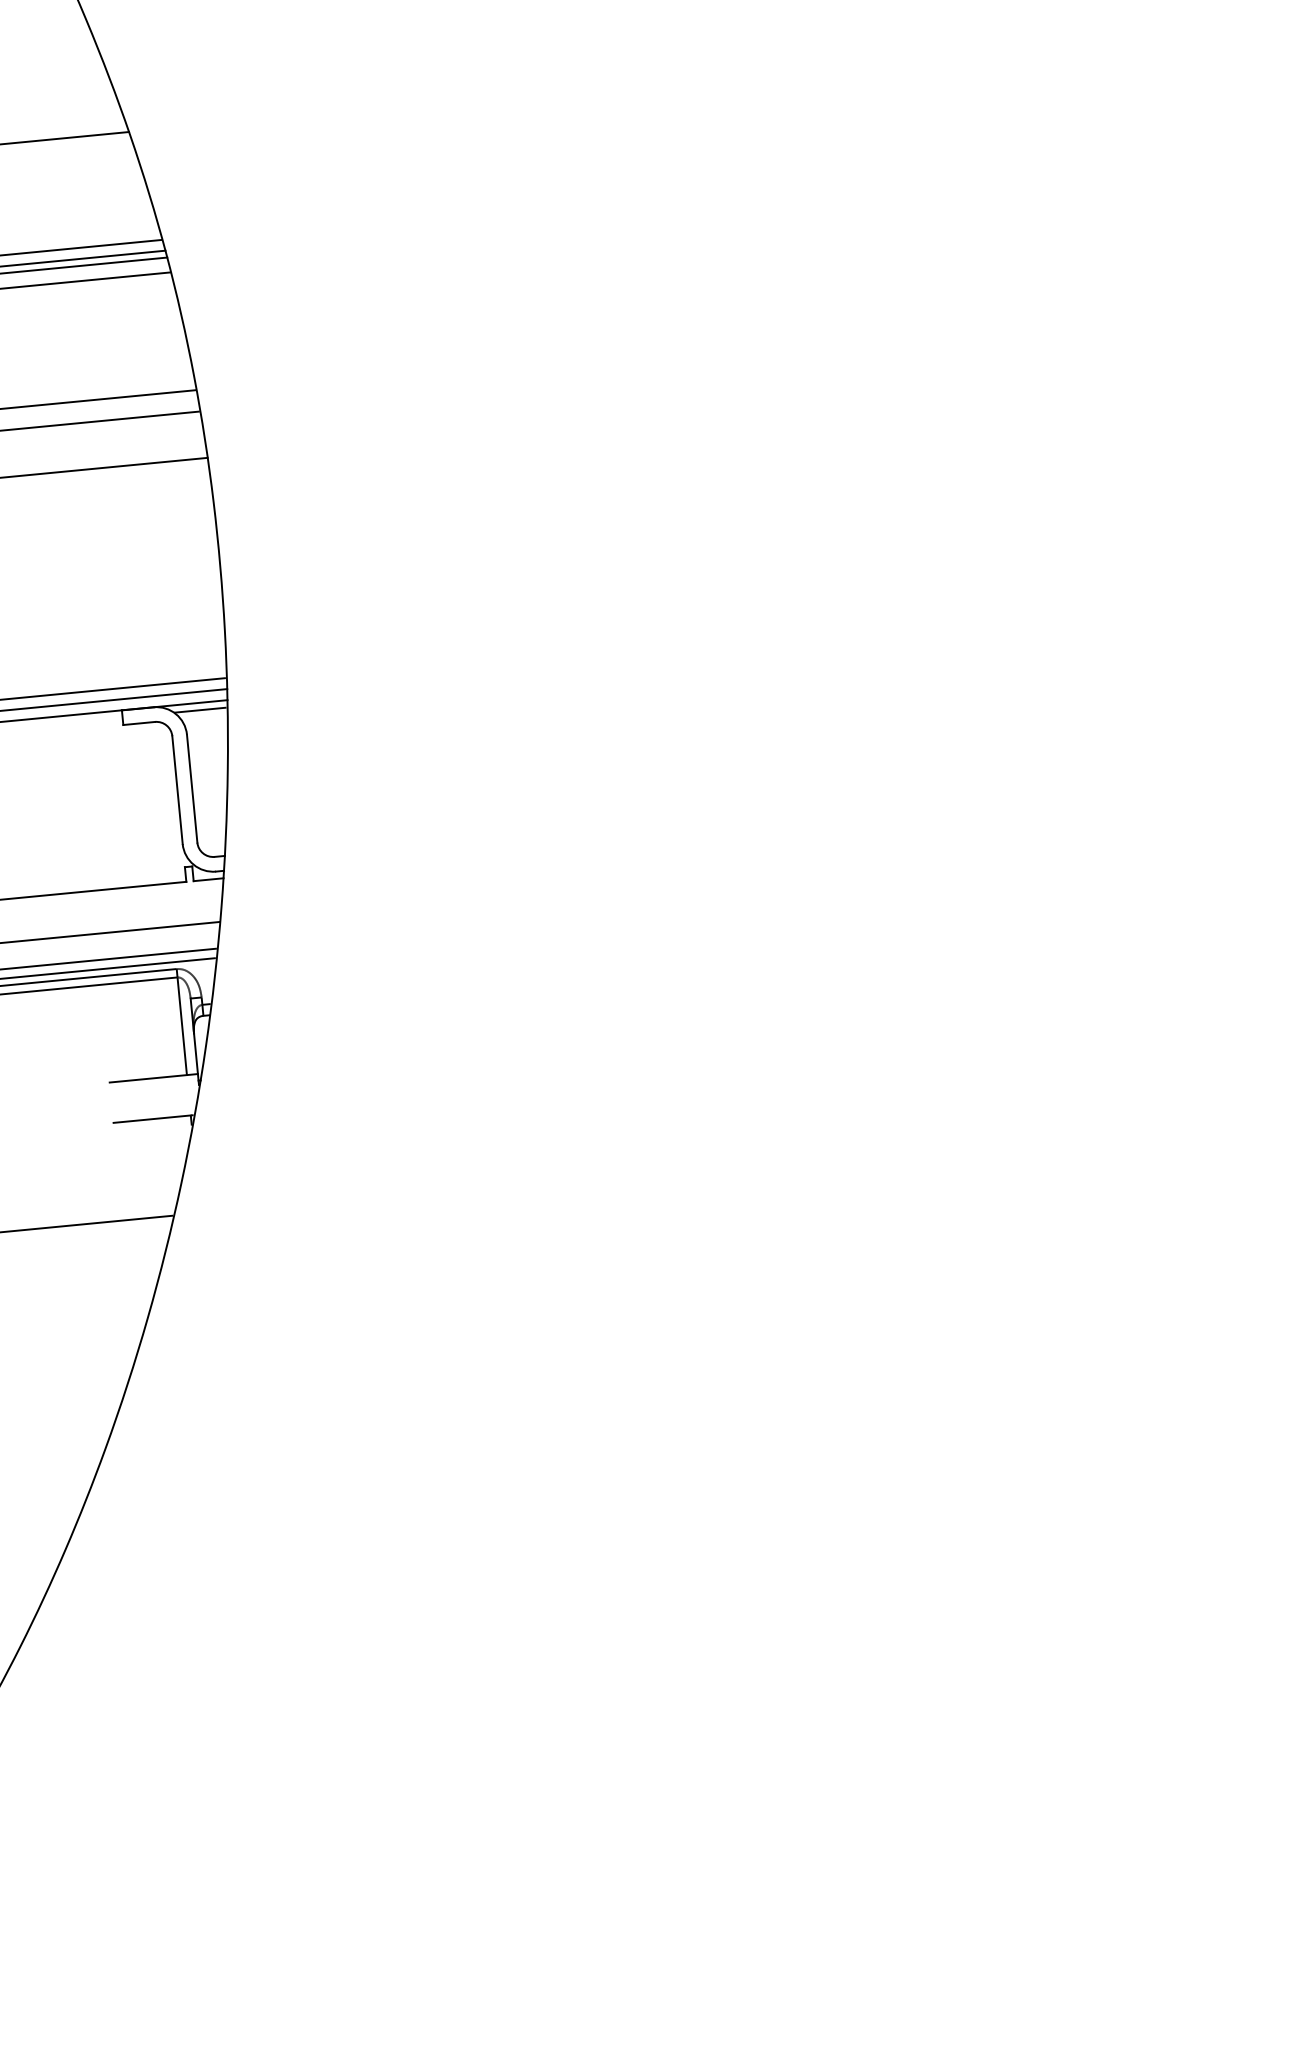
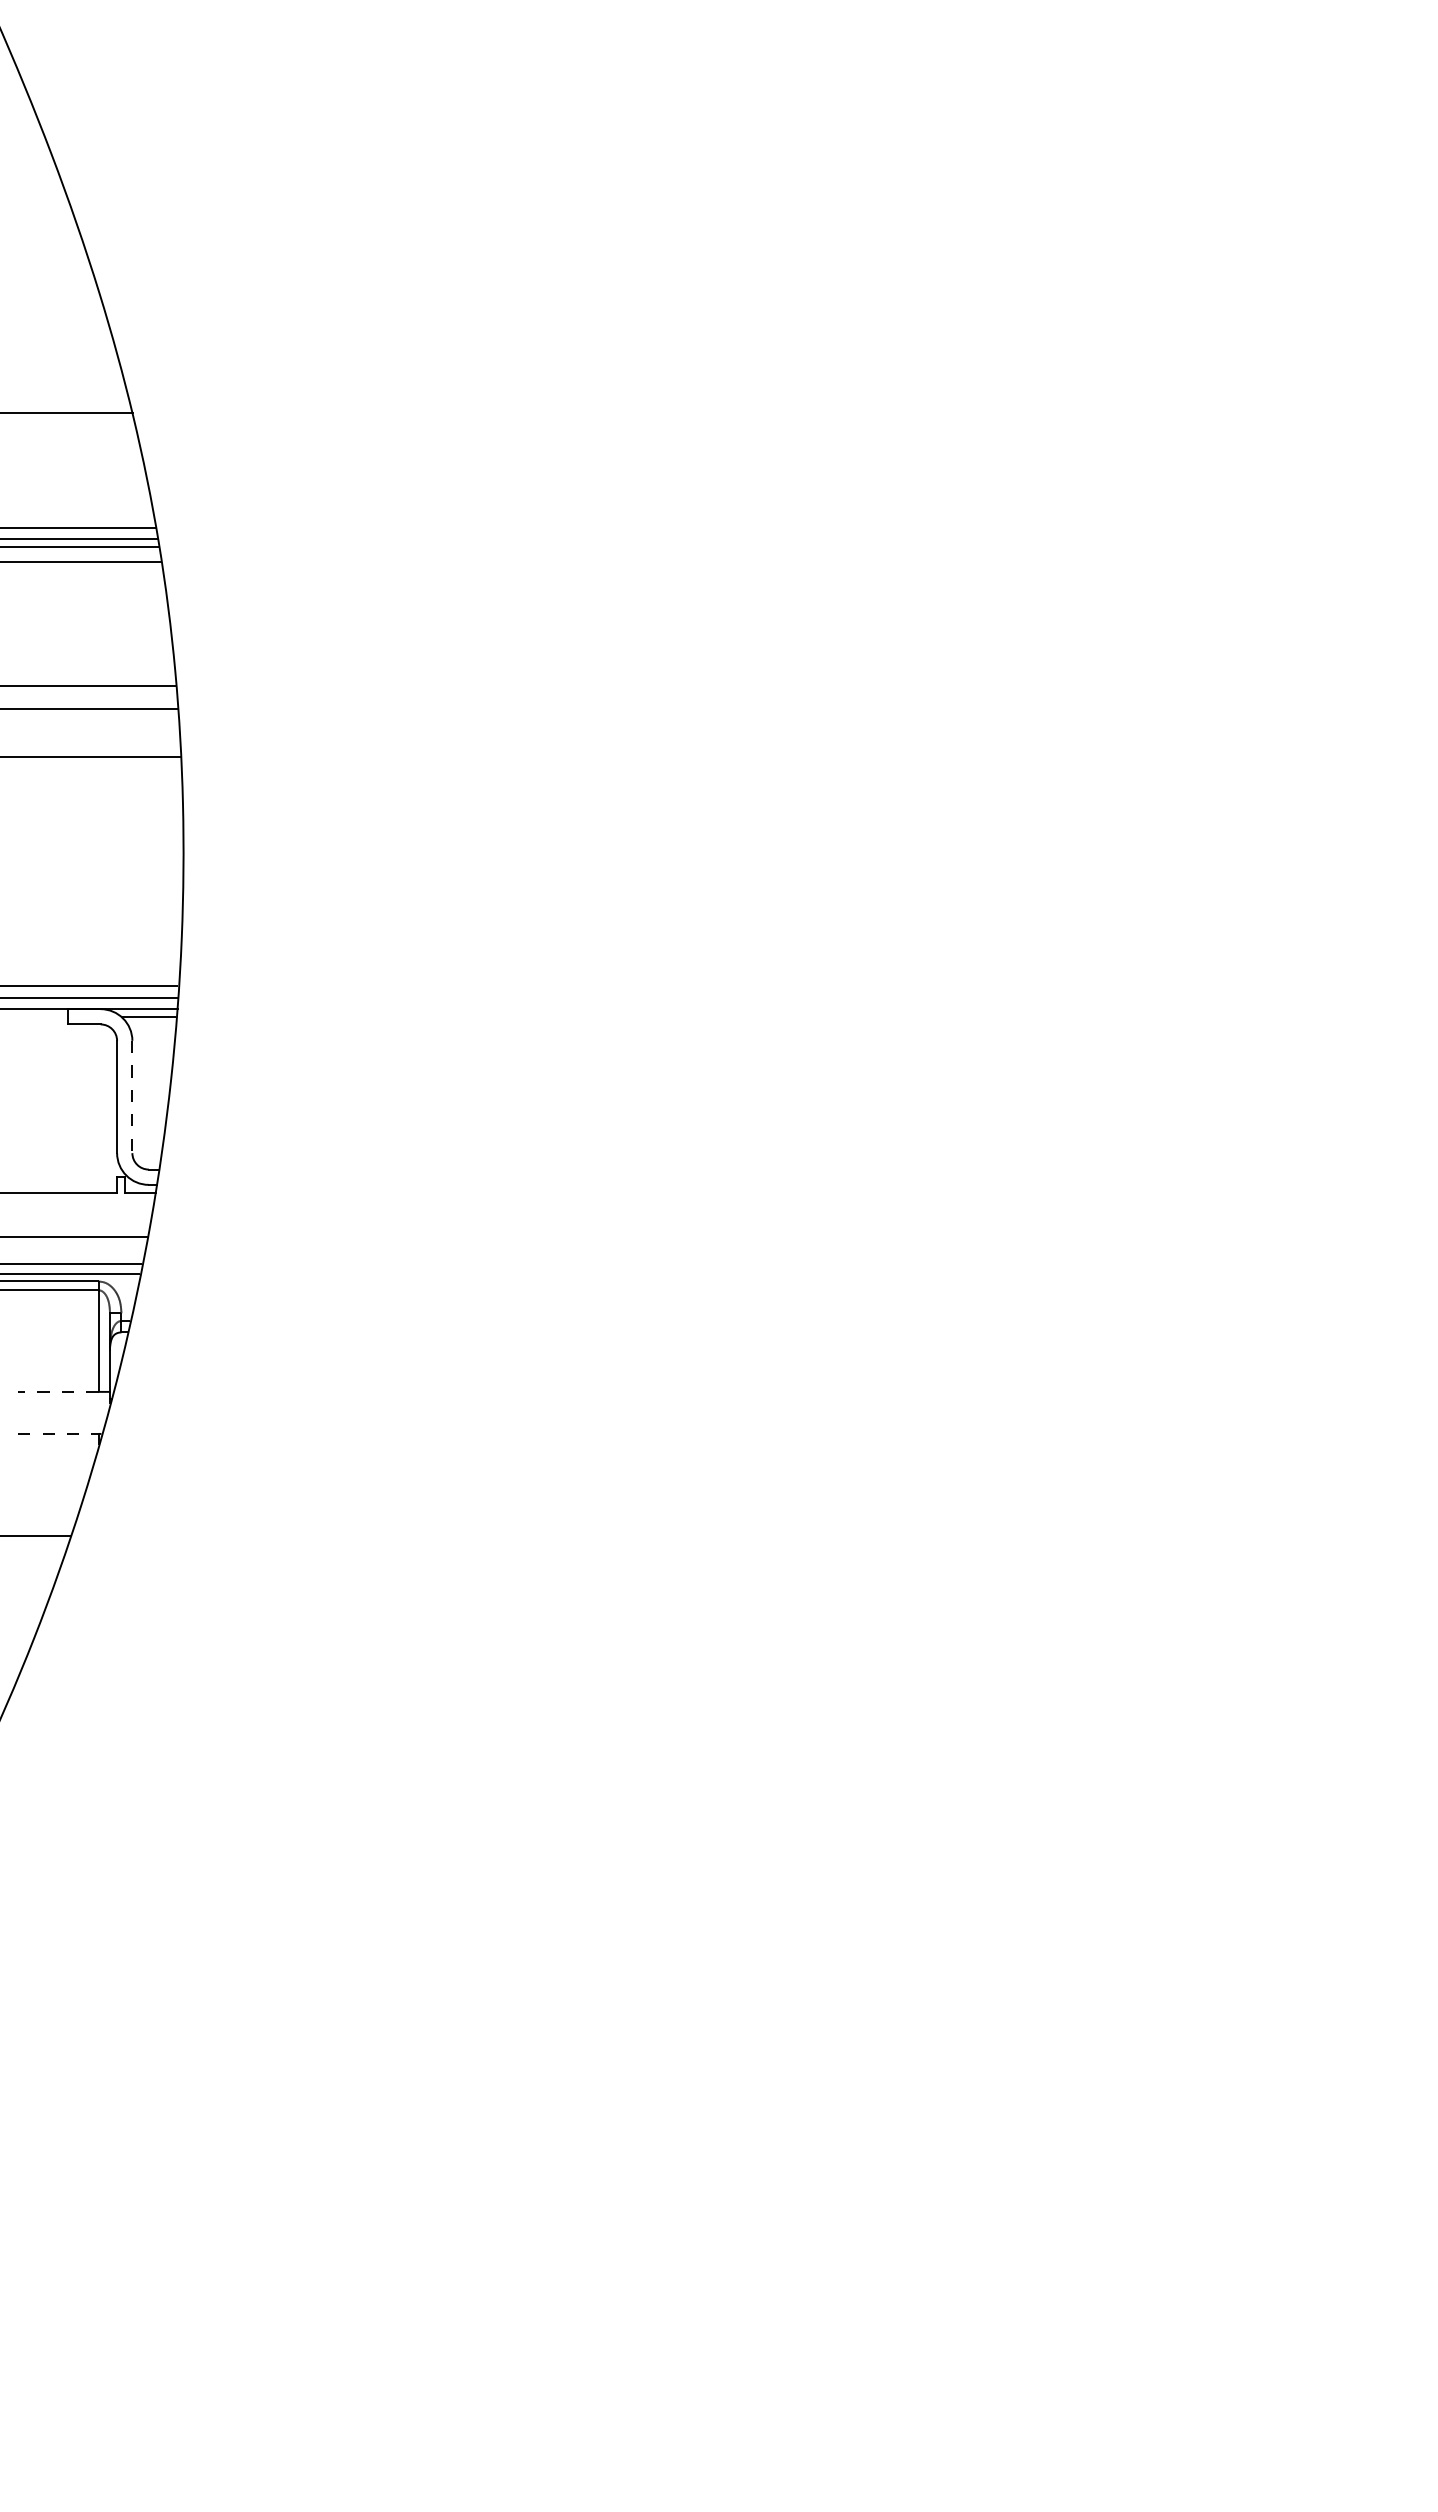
line: (192, 789) -> (132, 1097), solid -> dashed
line: (147, 1078) -> (57, 1391), solid -> dashed
line: (152, 1118) -> (58, 1433), solid -> dashed

